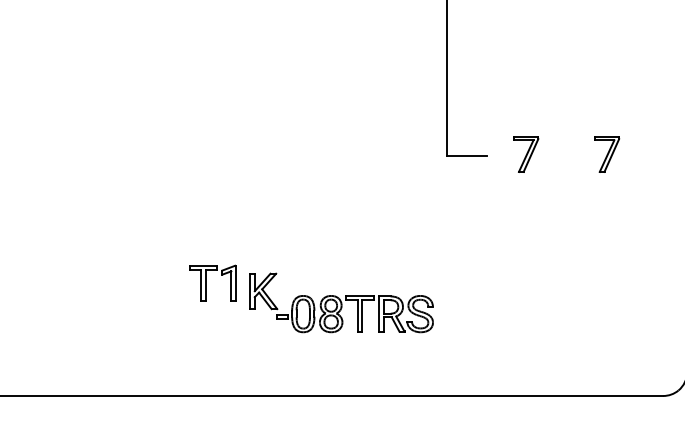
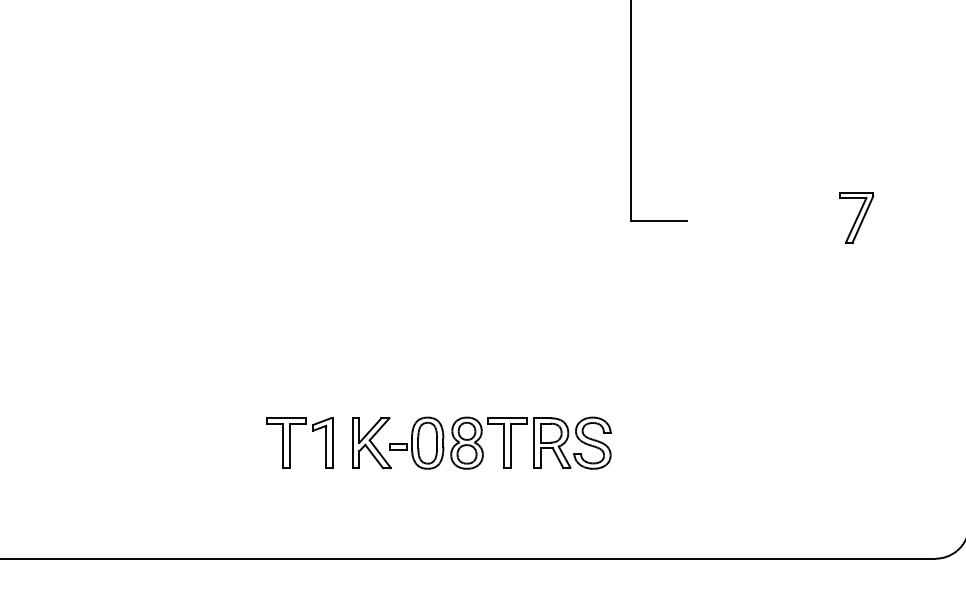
part: (526, 154) -> (742, 217), removed
part: (206, 283) -> (290, 442), moved
part: (263, 291) -> (371, 443), moved

